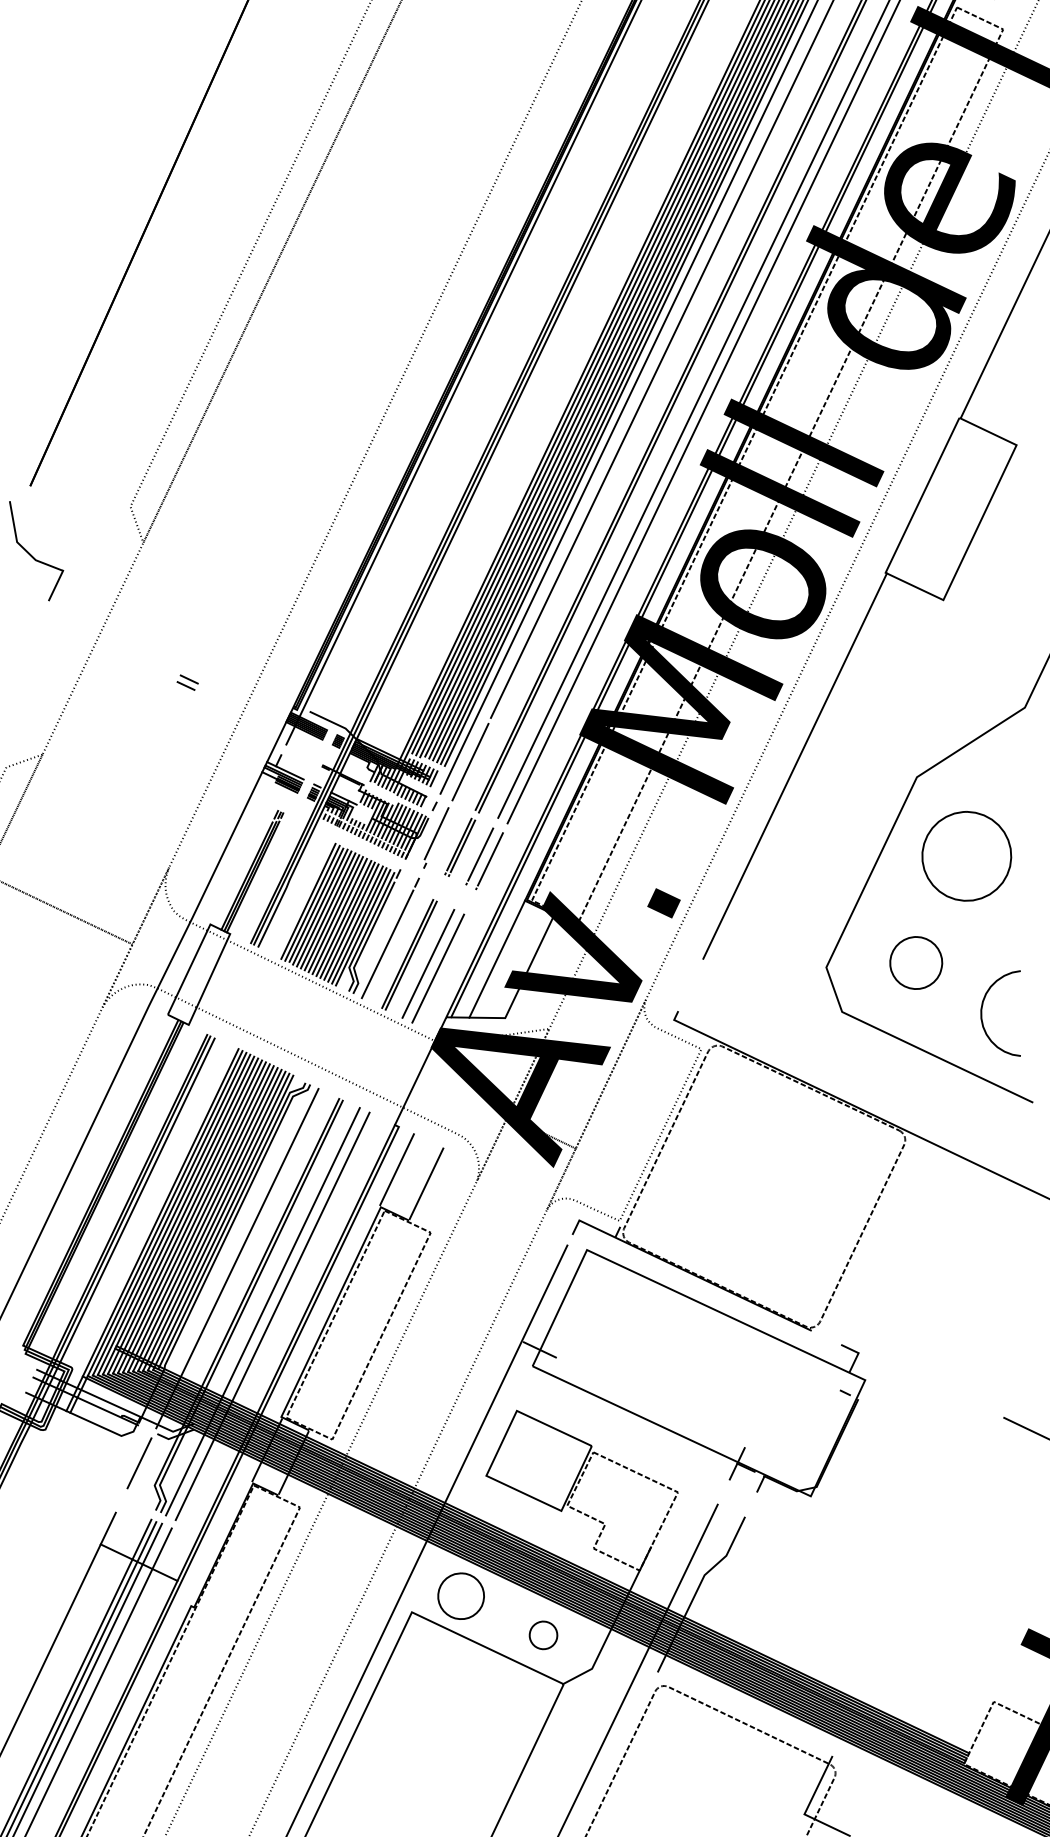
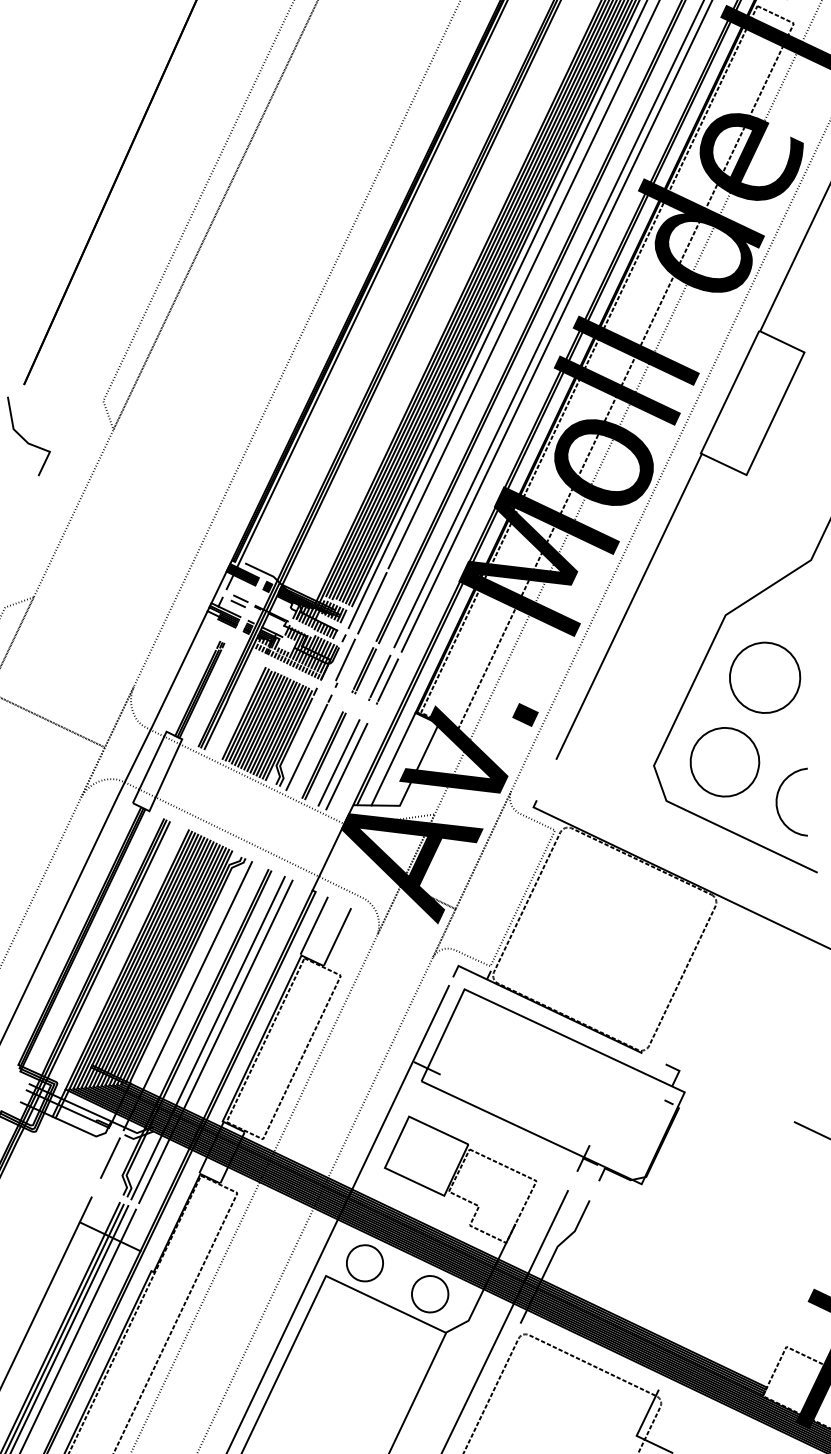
part: (187, 682) -> (239, 601), moved
part: (916, 962) -> (725, 761), size x1.67
part: (543, 1635) -> (430, 1294), size x1.67

